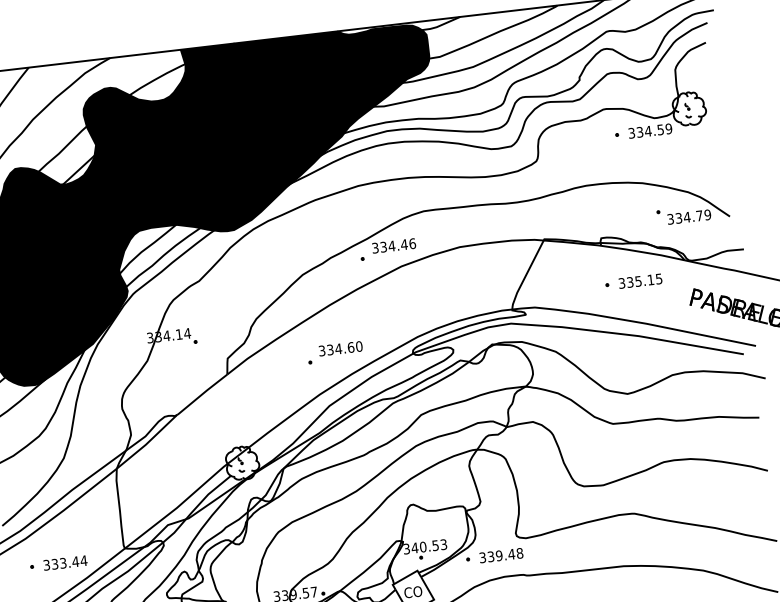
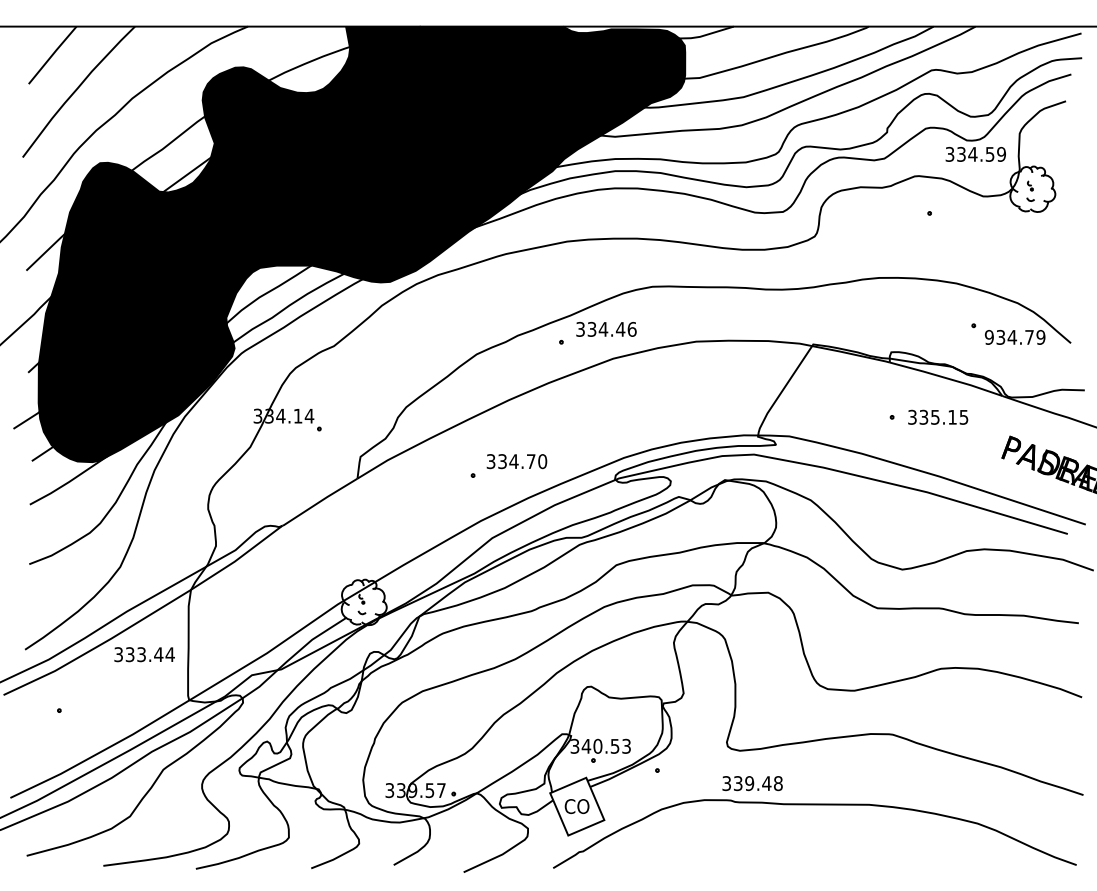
text: (650, 131) -> (975, 154), moved
text: (670, 219) -> (988, 337), 334.79 -> 934.79
text: (350, 347) -> (530, 461), 334.60 -> 334.70
text: (501, 555) -> (752, 783), moved
text: (65, 562) -> (144, 654), moved

